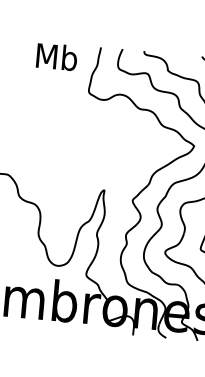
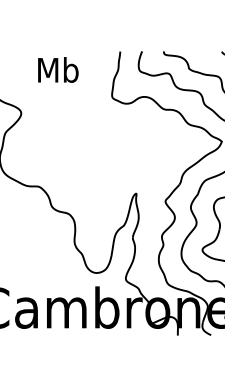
text: (57, 56) -> (58, 69), moved

